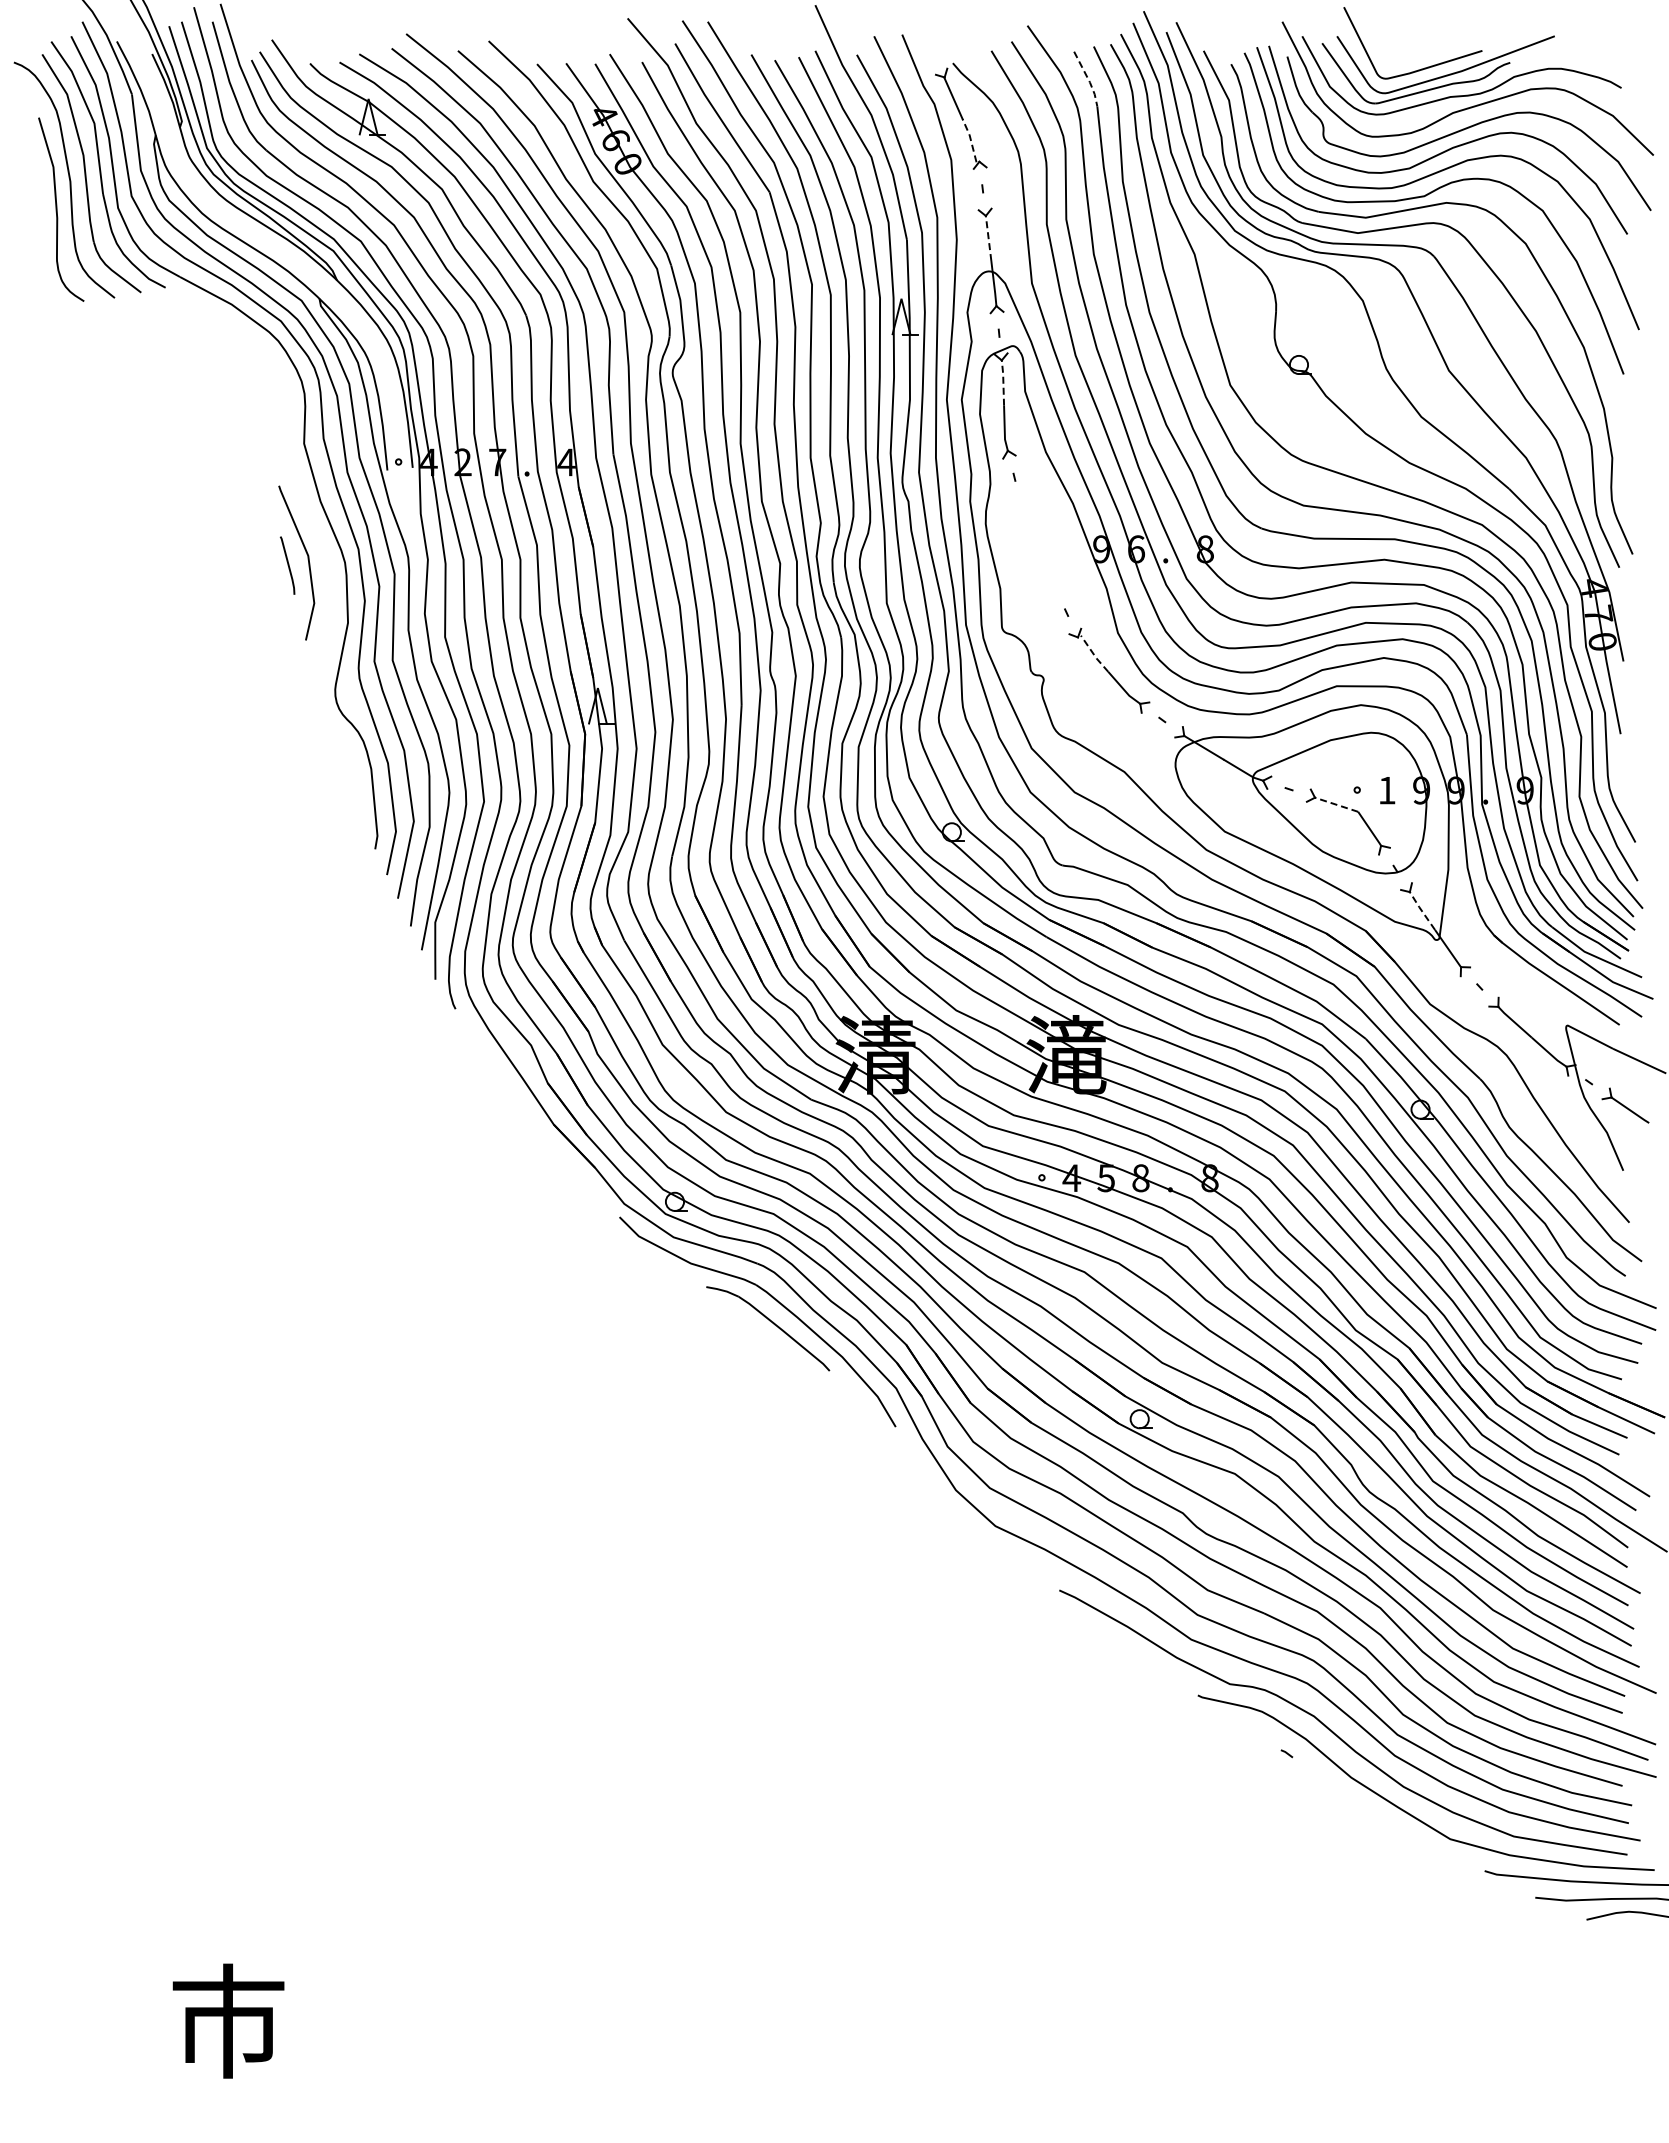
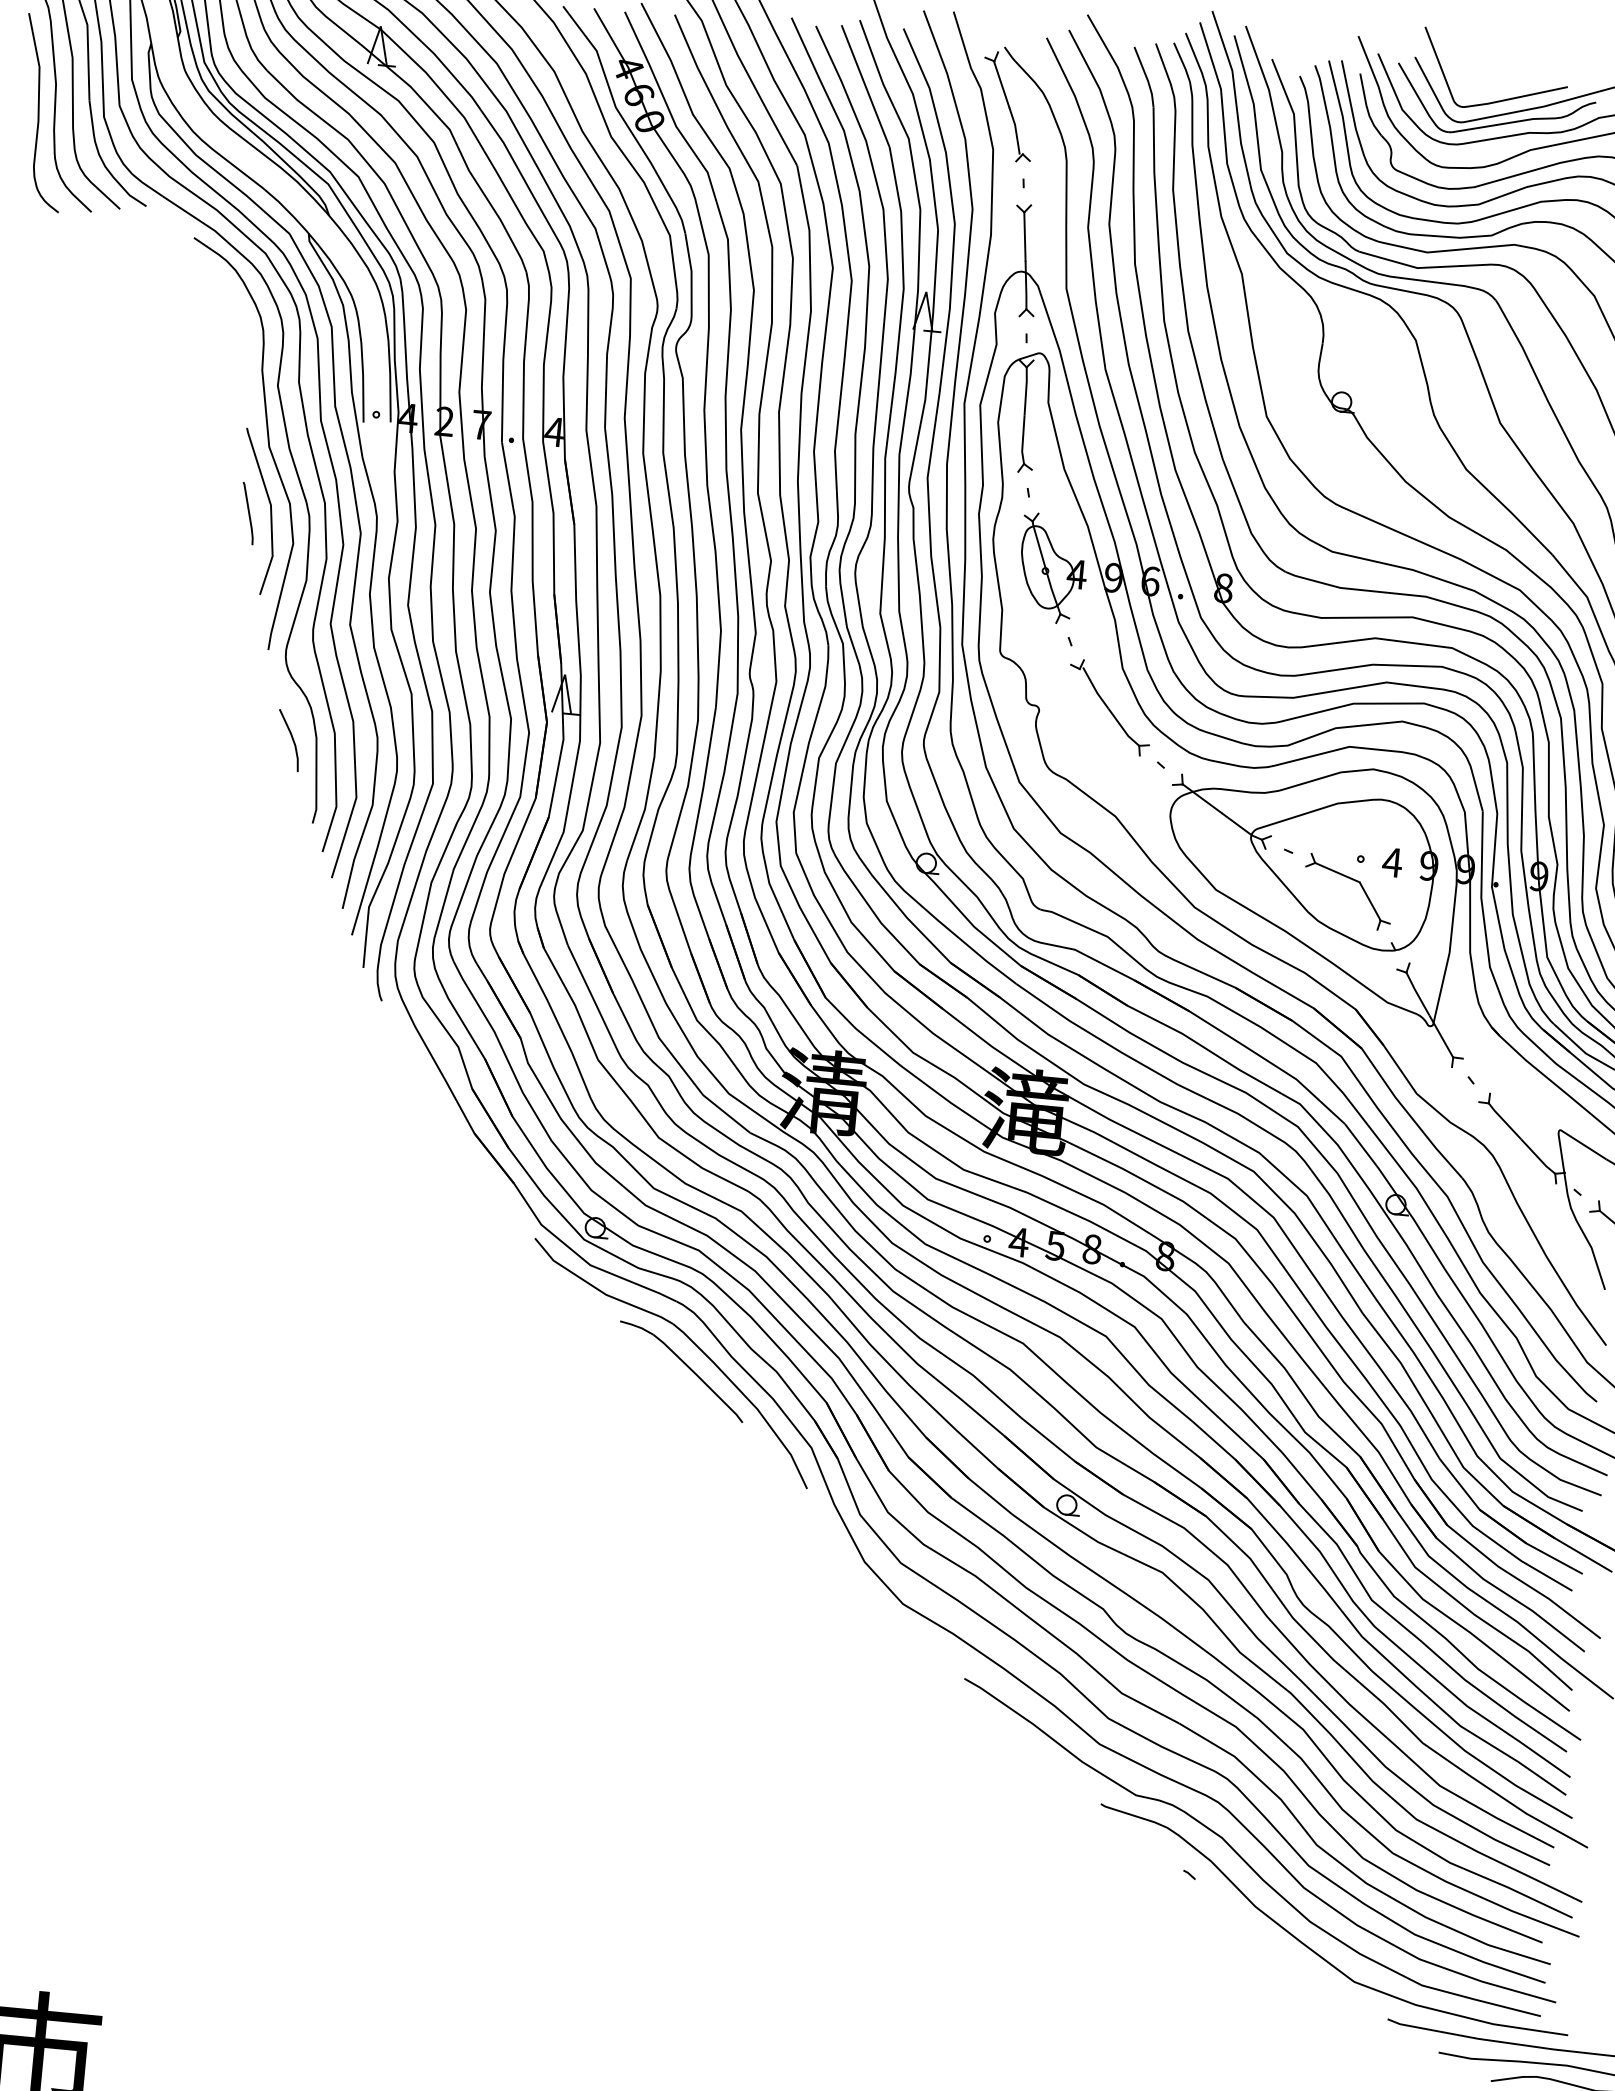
line: (1088, 79) -> (1146, 77), dashed -> solid
line: (970, 139) -> (1015, 129), dashed -> solid
line: (988, 238) -> (1024, 236), dashed -> solid
line: (1003, 382) -> (1026, 391), dashed -> solid
curve: (299, 497) -> (267, 442), added
part: (1044, 545) -> (1053, 568), added
line: (1093, 654) -> (1094, 688), dashed -> solid
line: (348, 772) -> (291, 739), added
text: (1386, 790) -> (1391, 862), 1 -> 4
line: (1336, 804) -> (1337, 872), dashed -> solid
line: (1421, 910) -> (1416, 993), dashed -> solid

